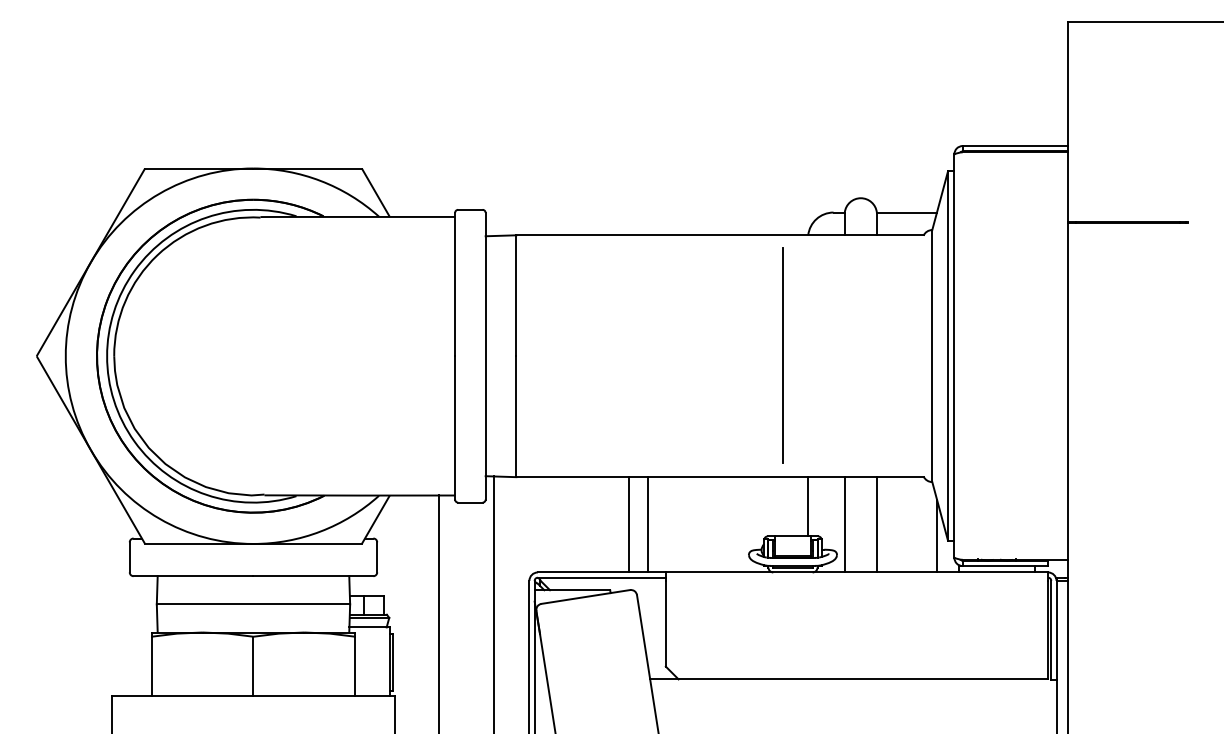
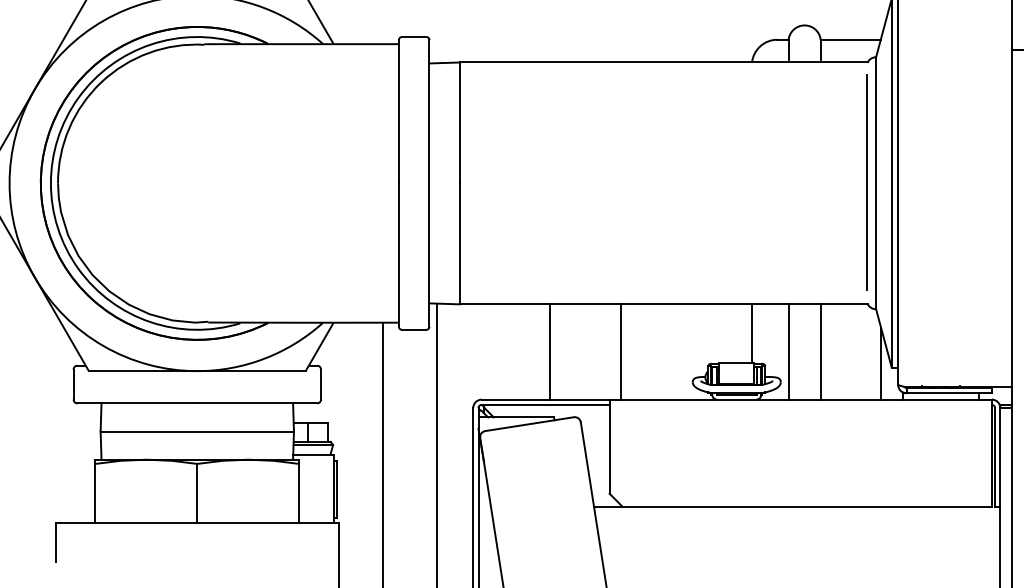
line: (782, 355) -> (866, 182), moved
line: (629, 524) -> (550, 351), moved
line: (647, 524) -> (621, 351), moved

